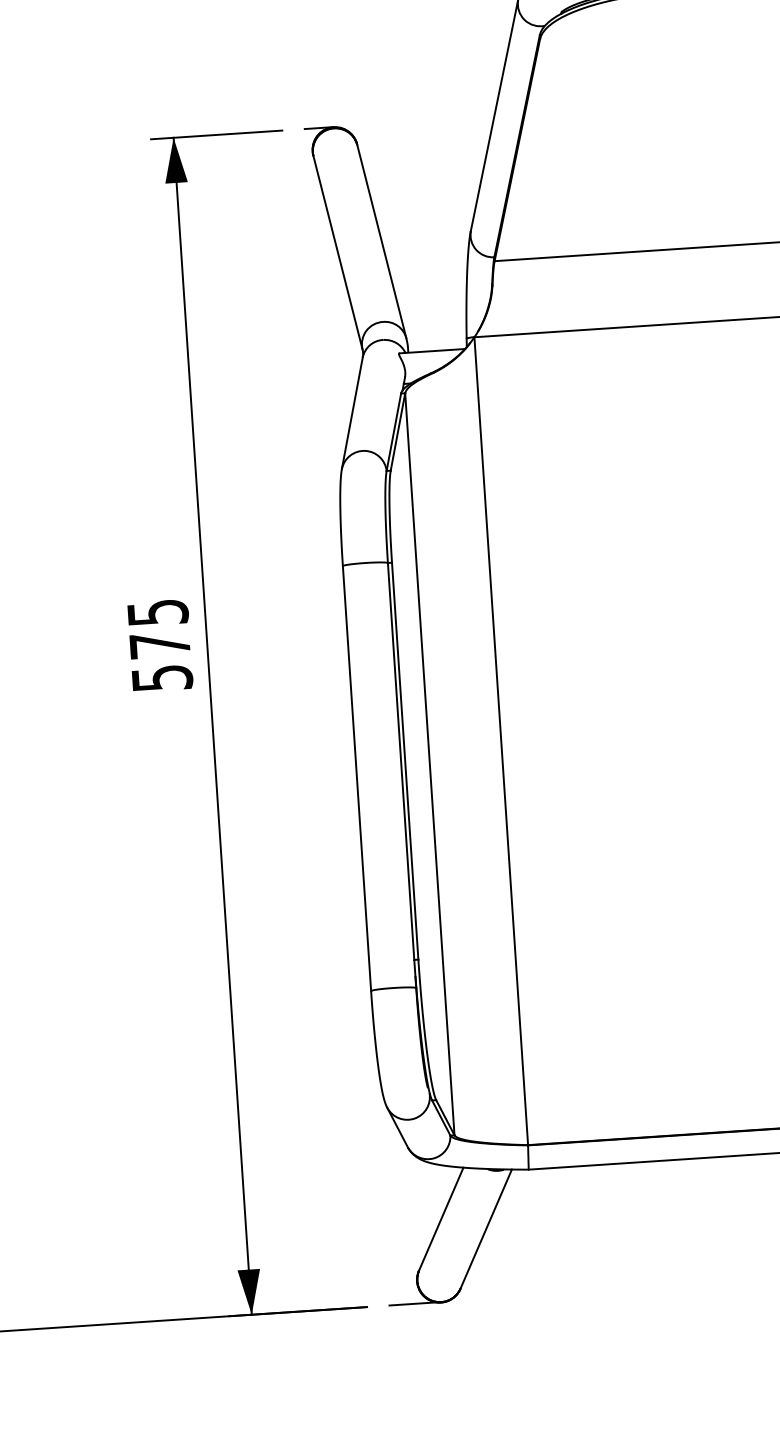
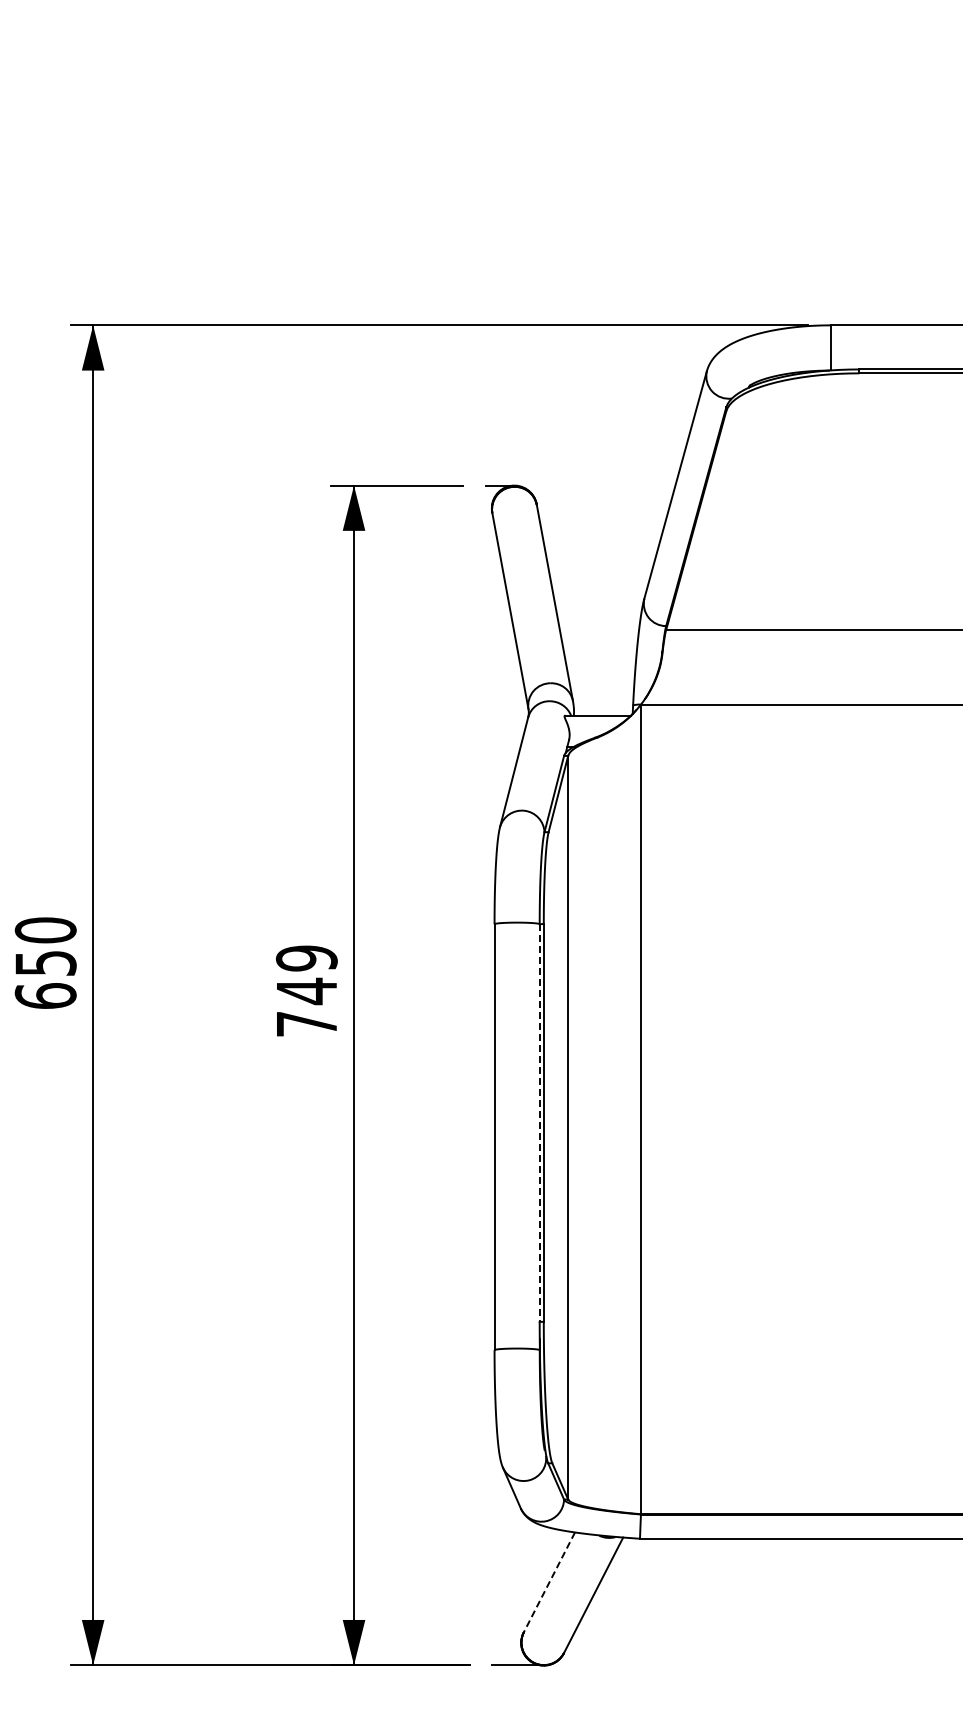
text: (159, 644) -> (306, 990), 575 -> 749
line: (400, 761) -> (539, 1123), solid -> dashed
line: (441, 1219) -> (549, 1582), solid -> dashed

